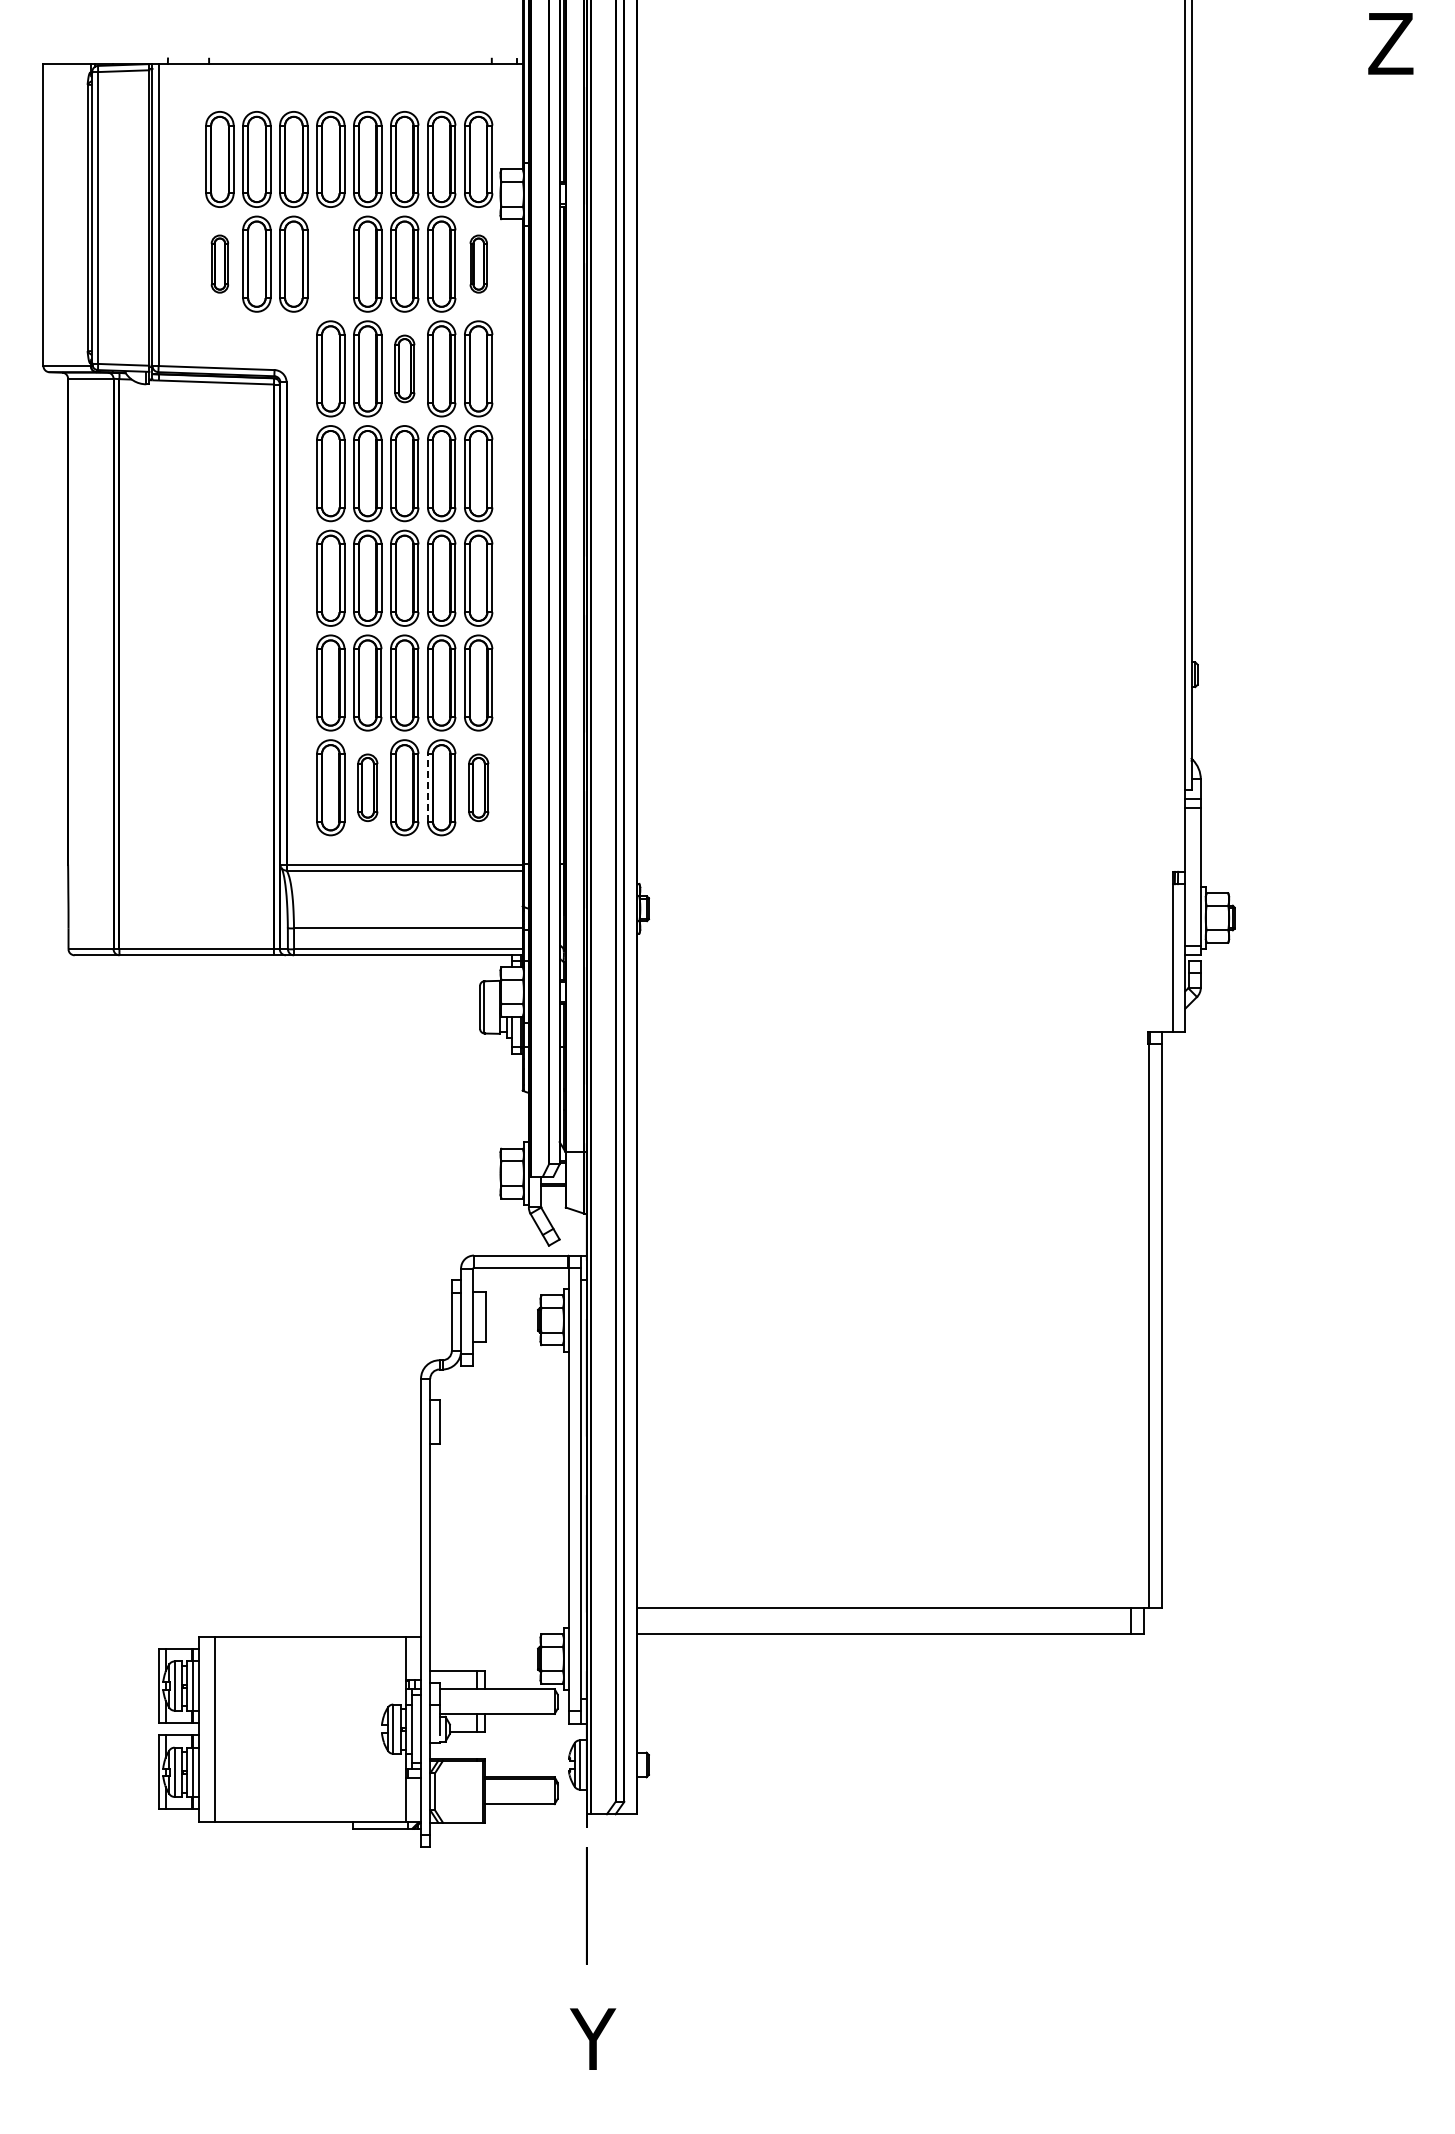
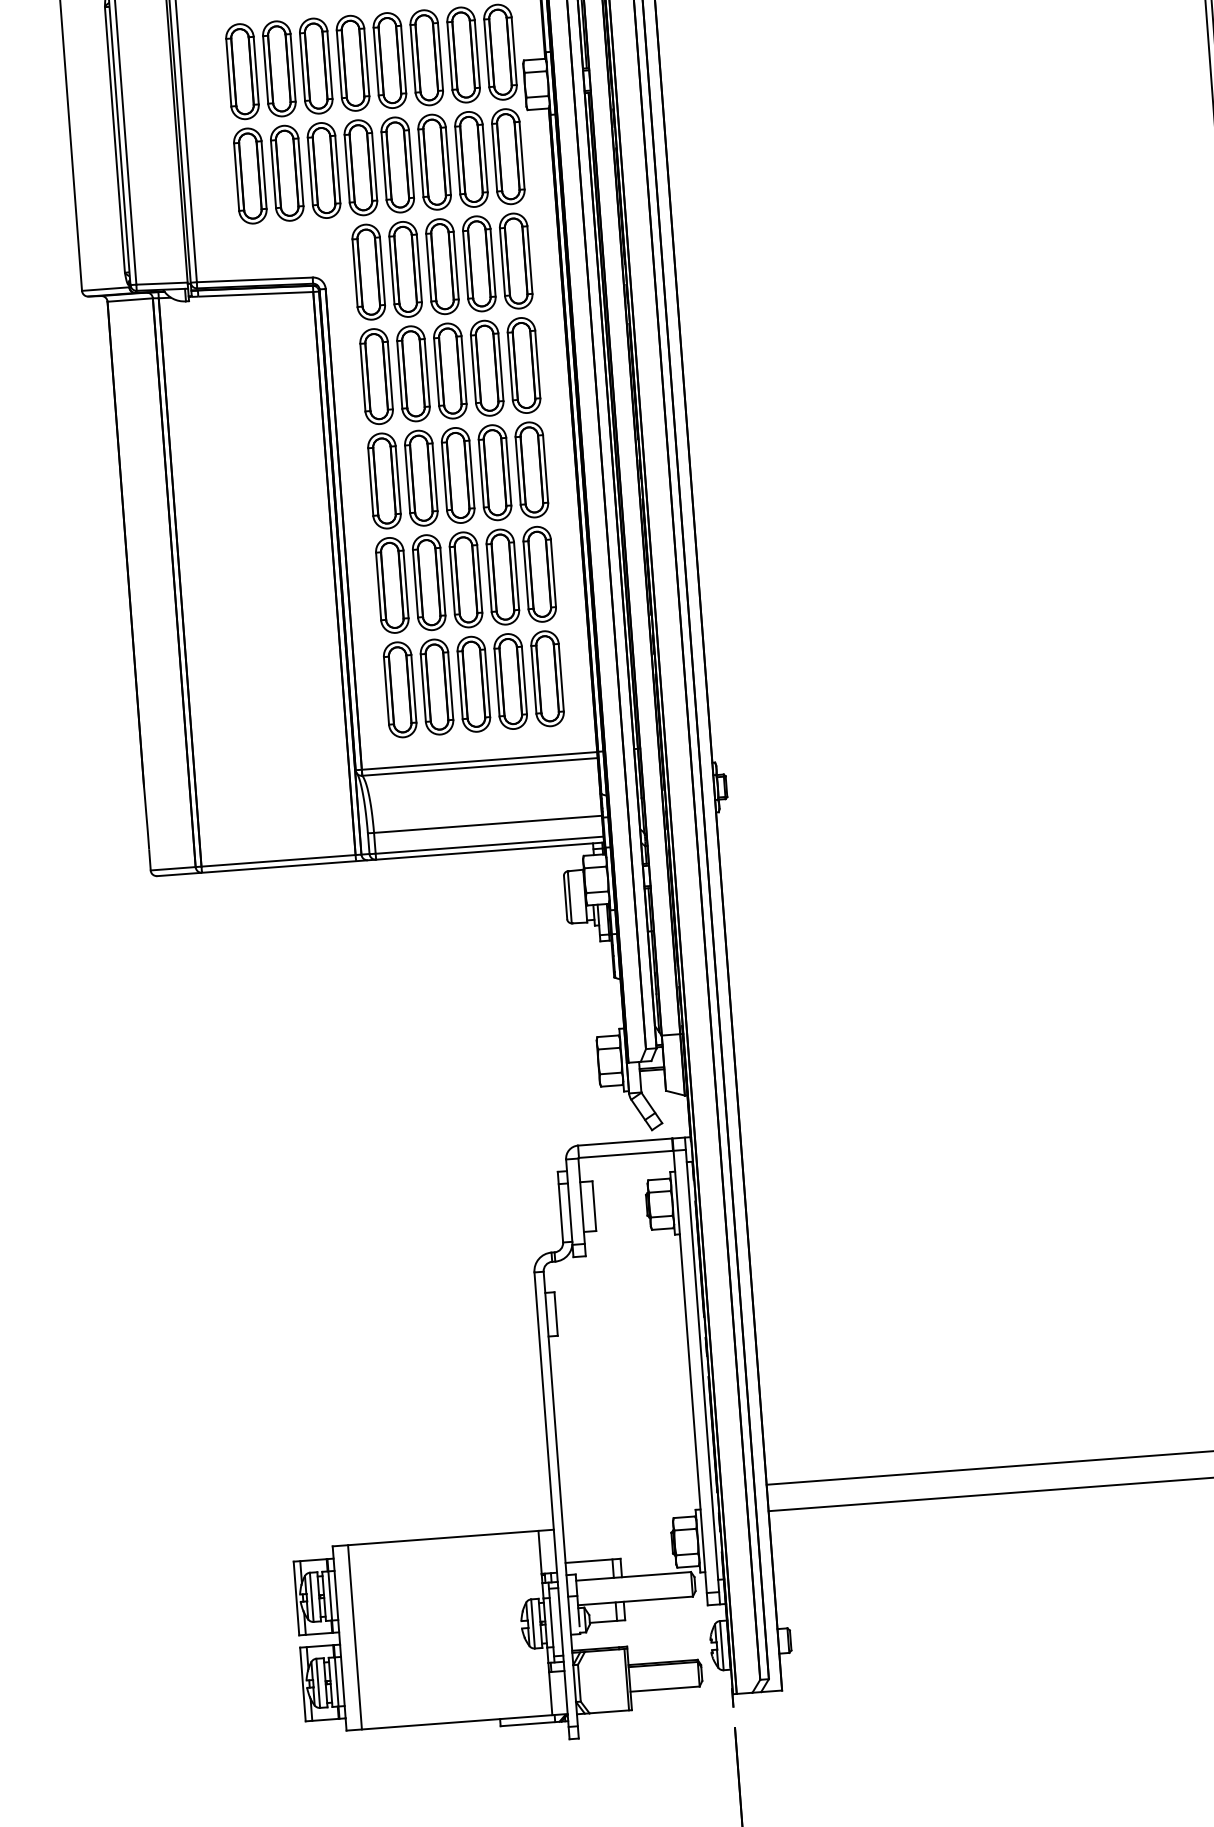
part: (219, 263) -> (249, 175), size x1.67
part: (330, 263) -> (360, 167), added
part: (478, 263) -> (508, 155), size x1.67
part: (404, 368) -> (442, 266), size x1.43
part: (367, 787) -> (436, 686), size x1.43
line: (427, 787) -> (496, 682), dashed -> solid
part: (478, 787) -> (547, 678), size x1.43

